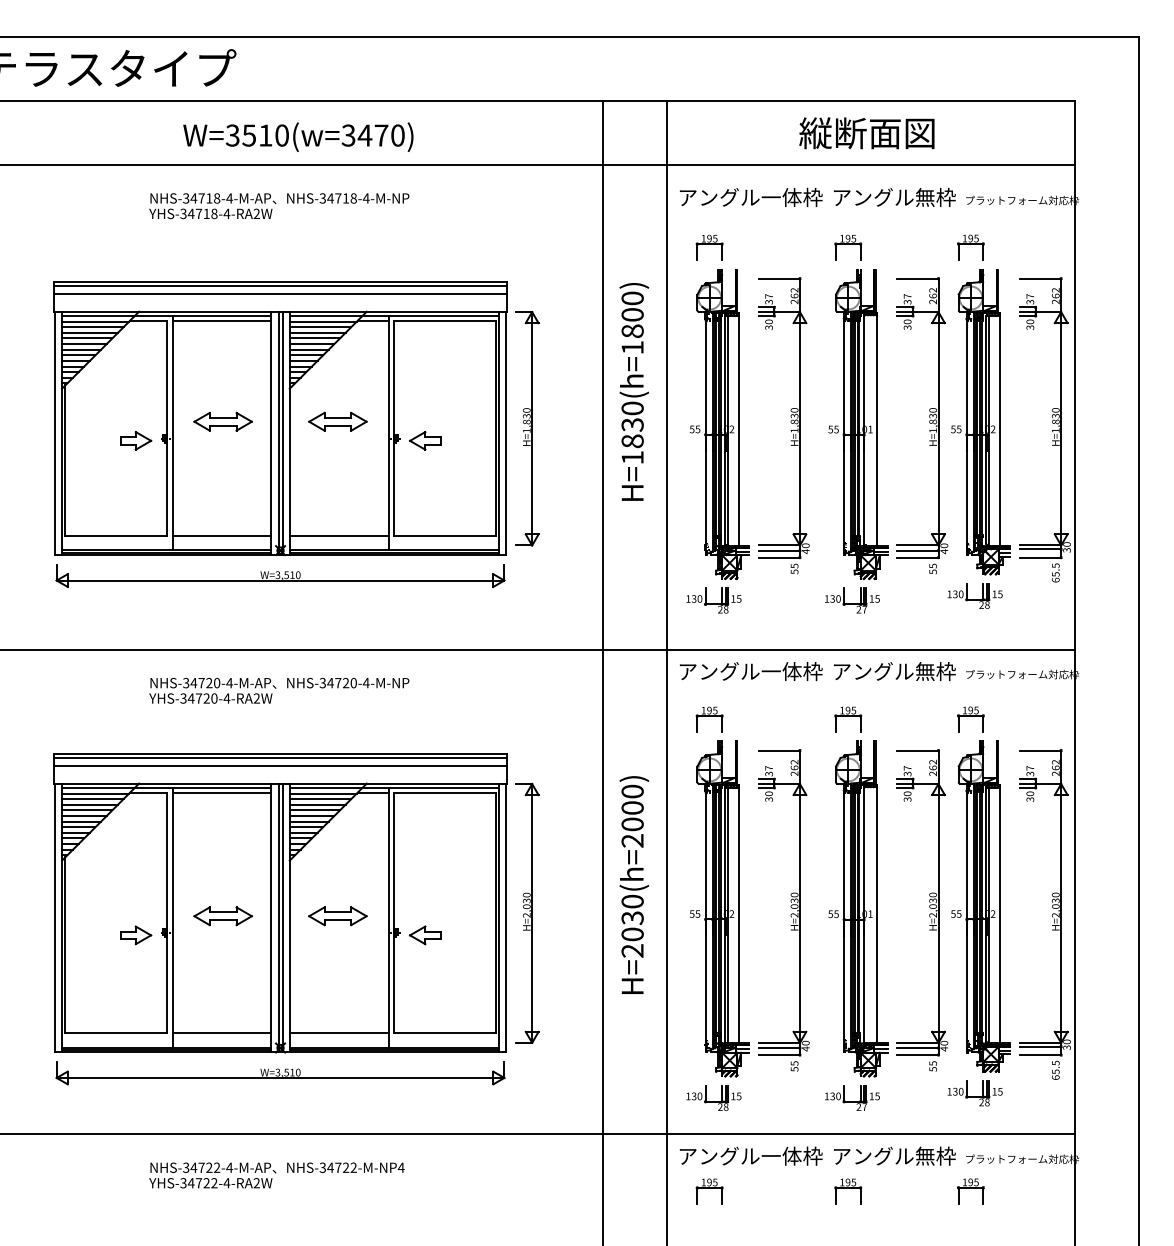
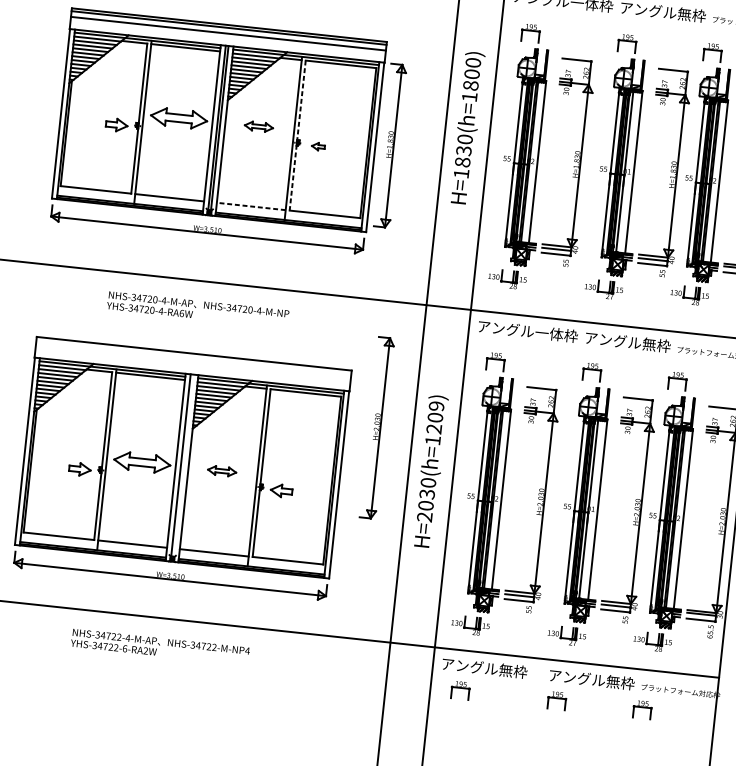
part: (222, 421) -> (178, 118), size x1.4
part: (337, 421) -> (258, 126), size x0.7
line: (394, 428) -> (297, 135), solid -> dashed
part: (425, 440) -> (318, 146), size x0.6
line: (338, 536) -> (250, 206), solid -> dashed
text: (256, 698) -> (181, 313), YHS-34720-4-RA2W -> YHS-34720-4-RA6W
line: (280, 757) -> (193, 356), removed
line: (280, 766) -> (193, 362), removed
text: (632, 815) -> (434, 422), H=2030(h=2000) -> H=2030(h=1209)
part: (527, 912) -> (377, 427), moved
part: (222, 916) -> (141, 462), size x1.4
part: (337, 916) -> (221, 471), size x0.7
line: (282, 917) -> (183, 467), removed
text: (791, 1155) -> (520, 671), アングル一体枠 -> アングル無枠
text: (226, 1183) -> (124, 648), YHS-34722-4-RA2W -> YHS-34722-6-RA2W

